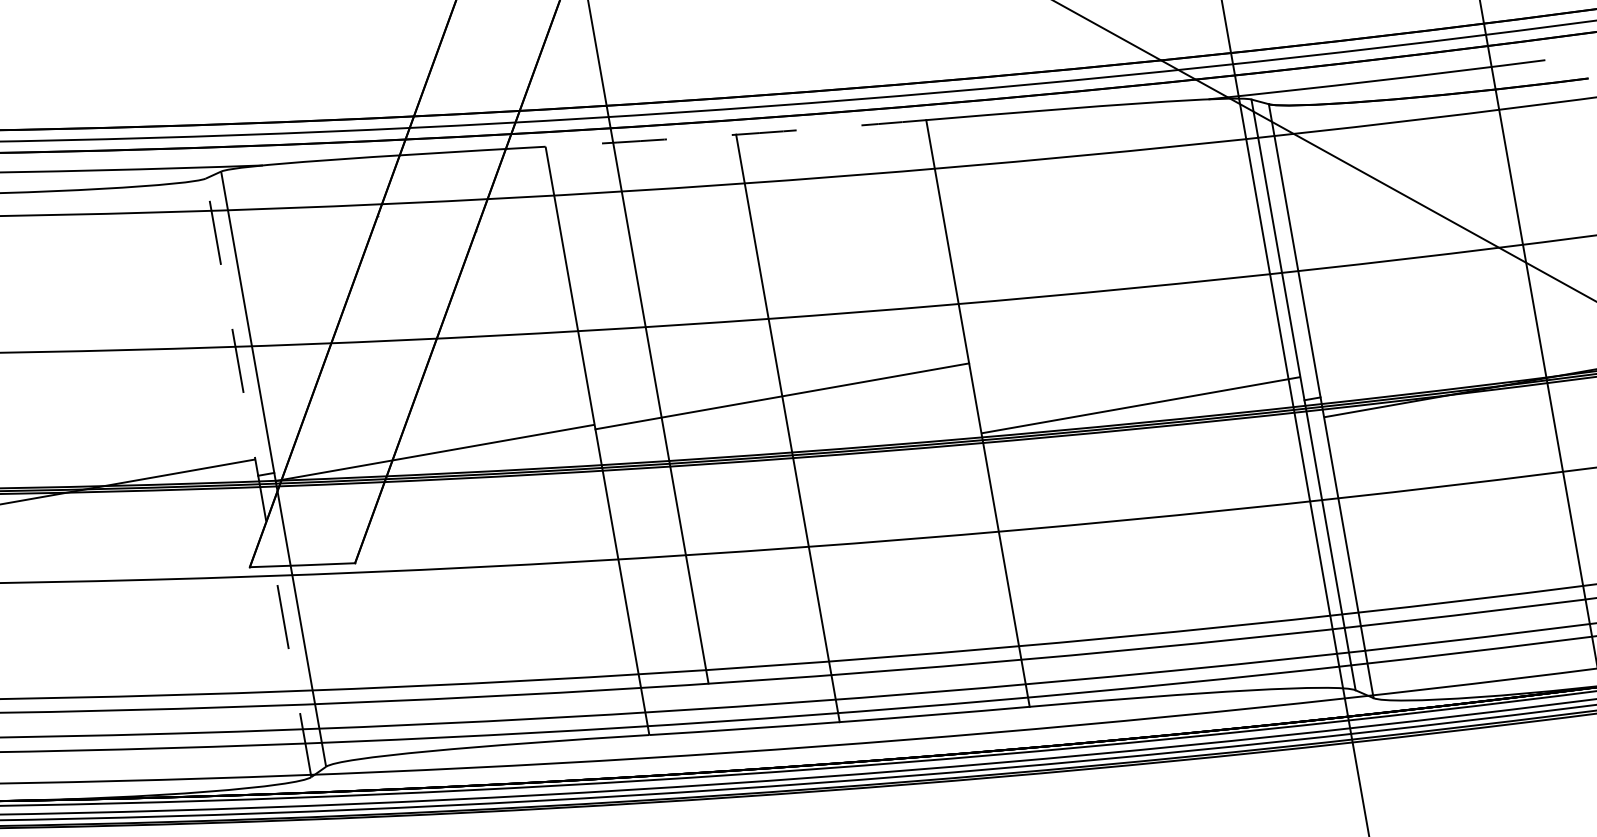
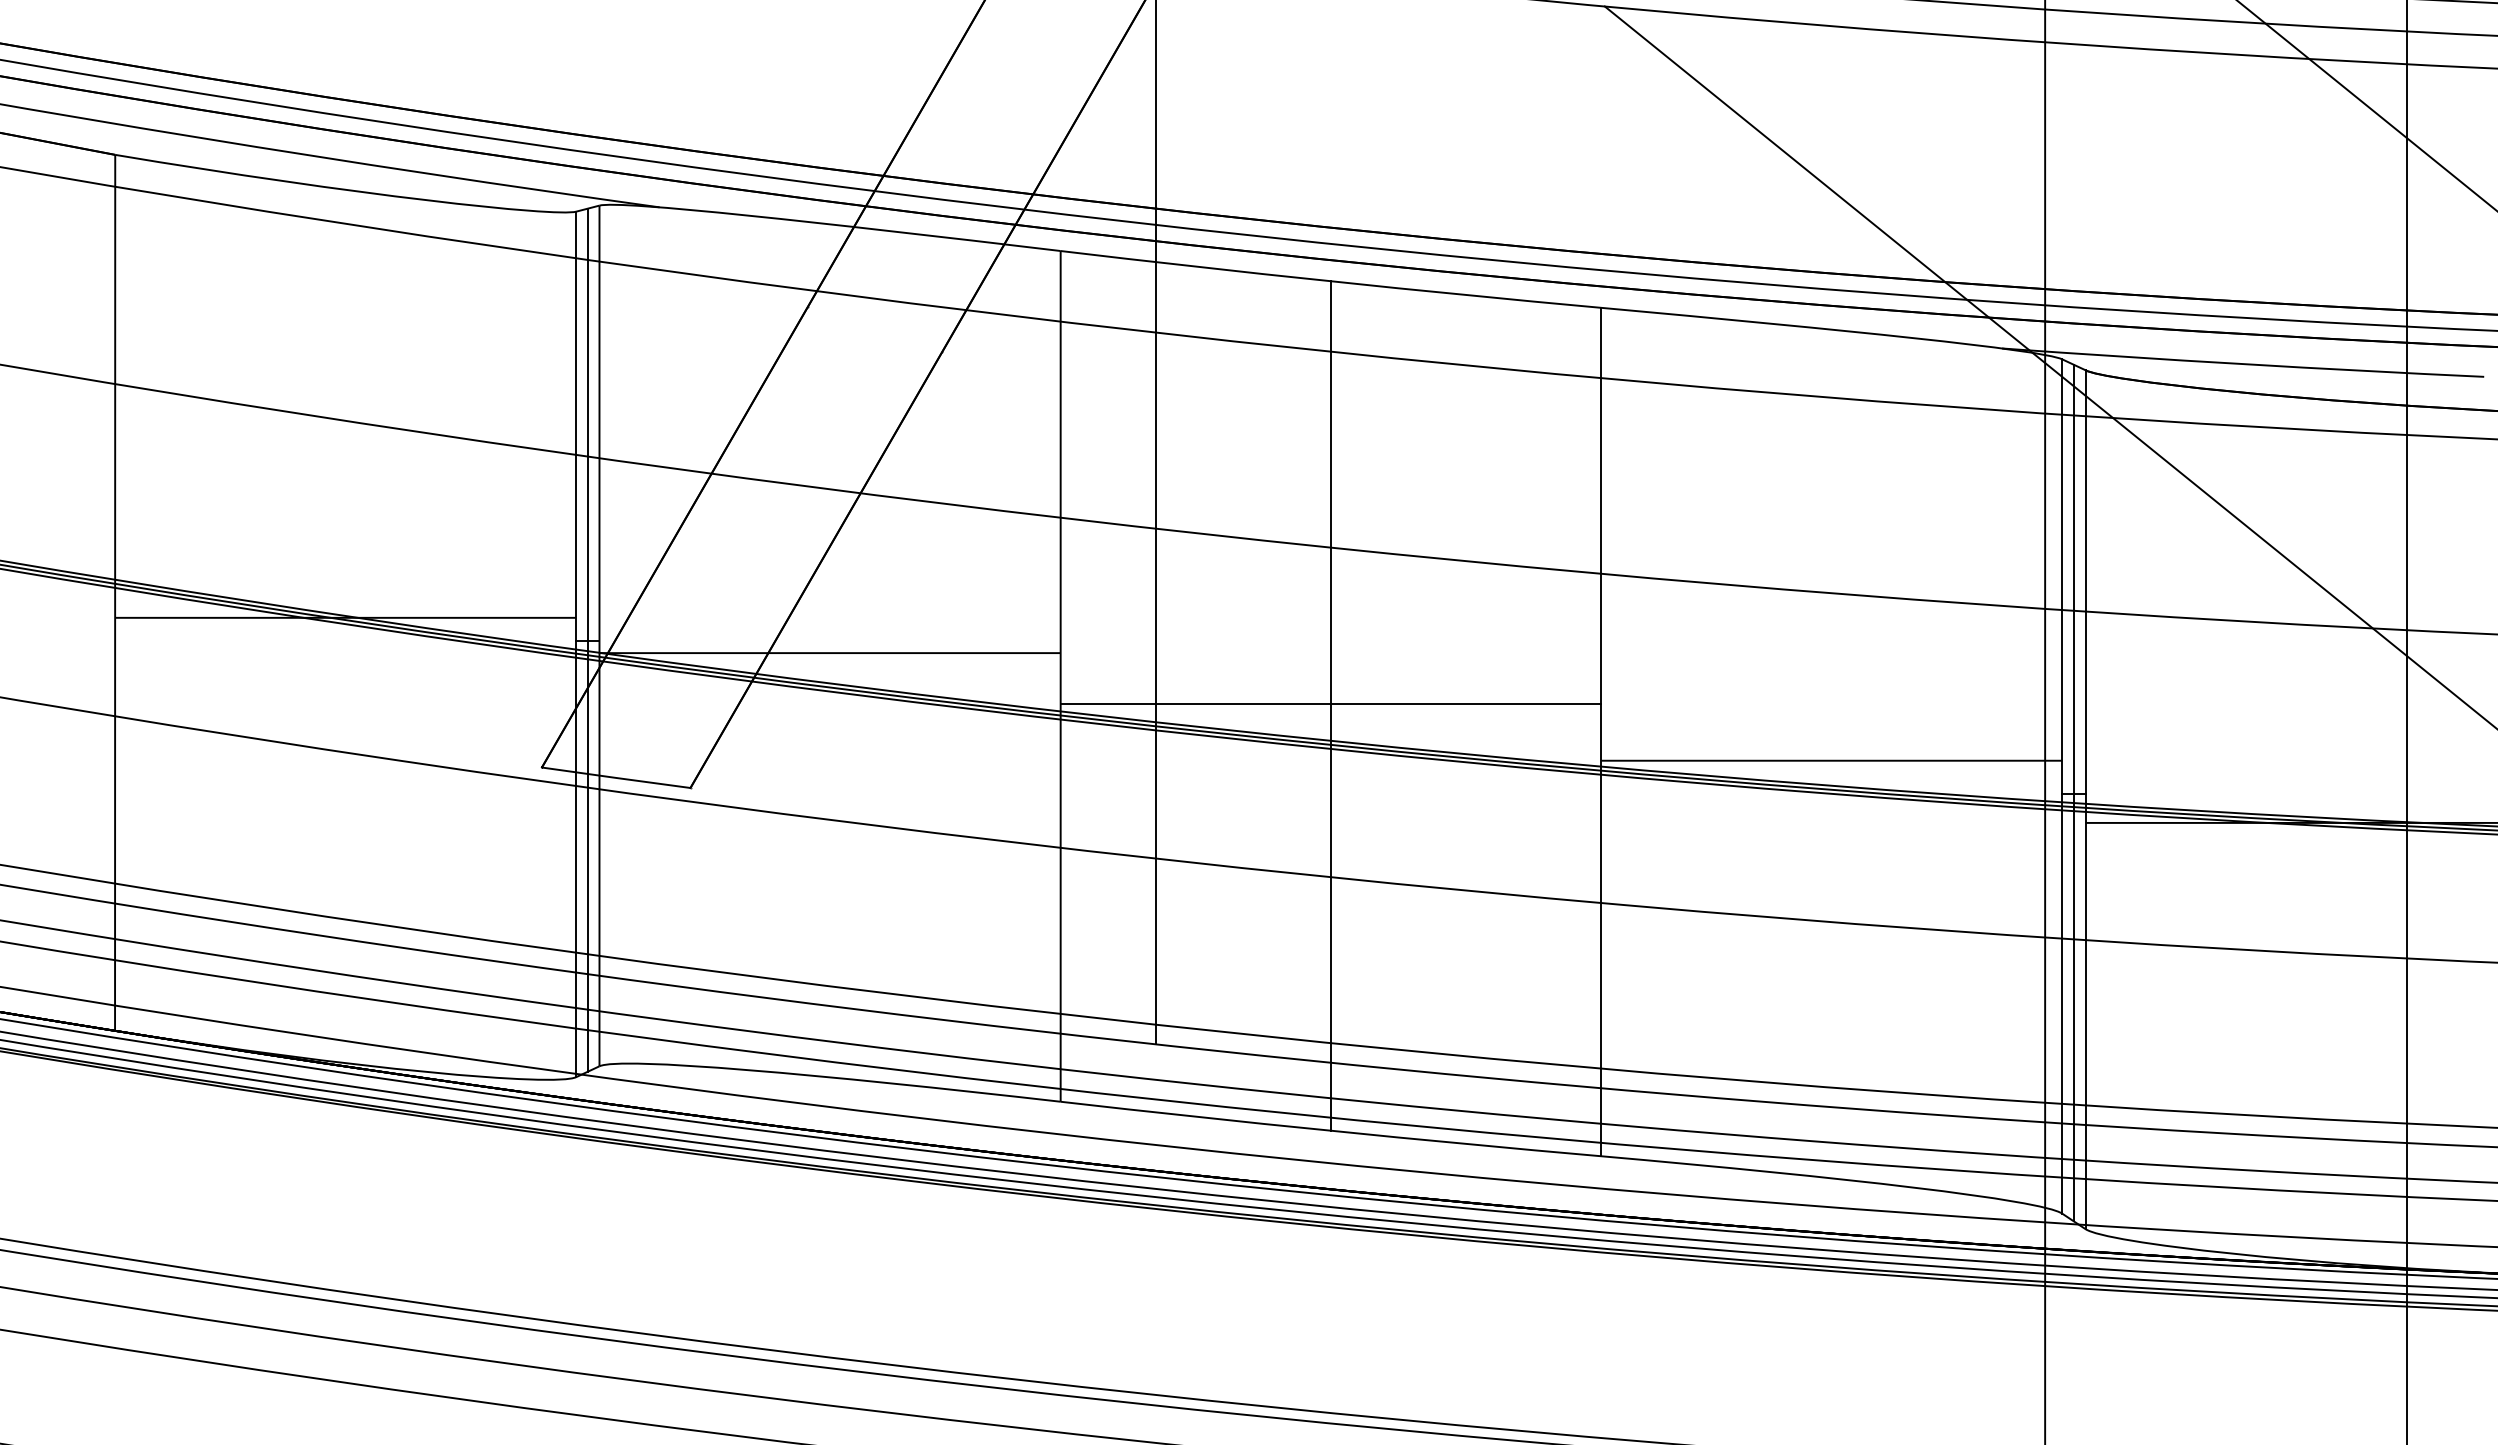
arc: (735, 134) -> (1330, 281), dashed -> solid
line: (782, 396) -> (1330, 703), moved
line: (1312, 397) -> (2073, 792), added
line: (265, 473) -> (587, 639), added
line: (258, 477) -> (576, 644), dashed -> solid

